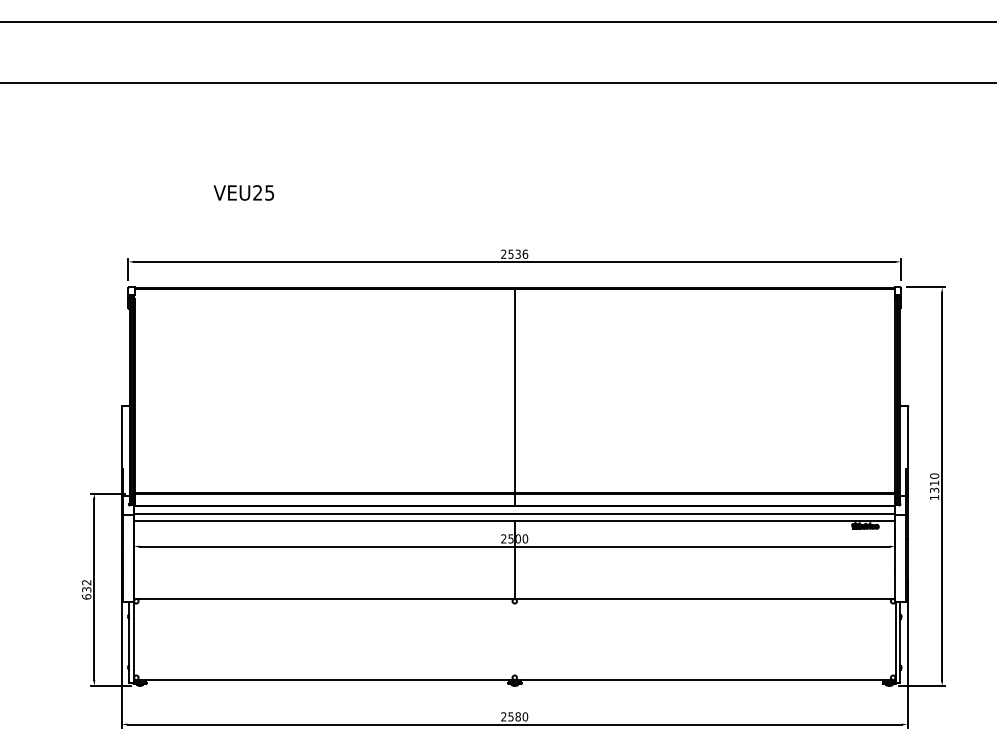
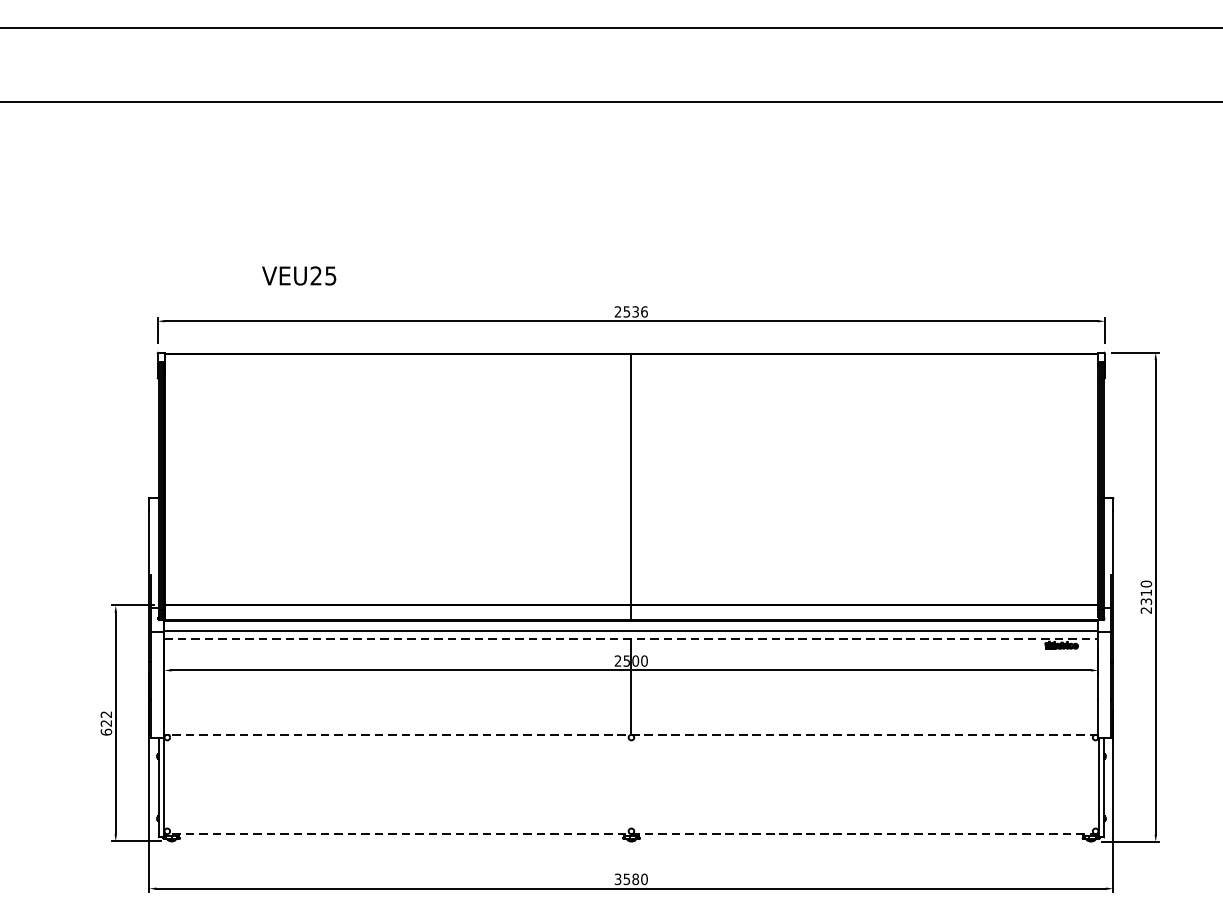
text: (243, 192) -> (298, 275), moved
text: (934, 497) -> (1146, 610), 1310 -> 2310
line: (514, 520) -> (631, 638), solid -> dashed
text: (86, 589) -> (106, 723), 632 -> 622
line: (514, 598) -> (631, 734), solid -> dashed
line: (514, 680) -> (631, 834), solid -> dashed
text: (503, 717) -> (617, 880), 2580 -> 3580

